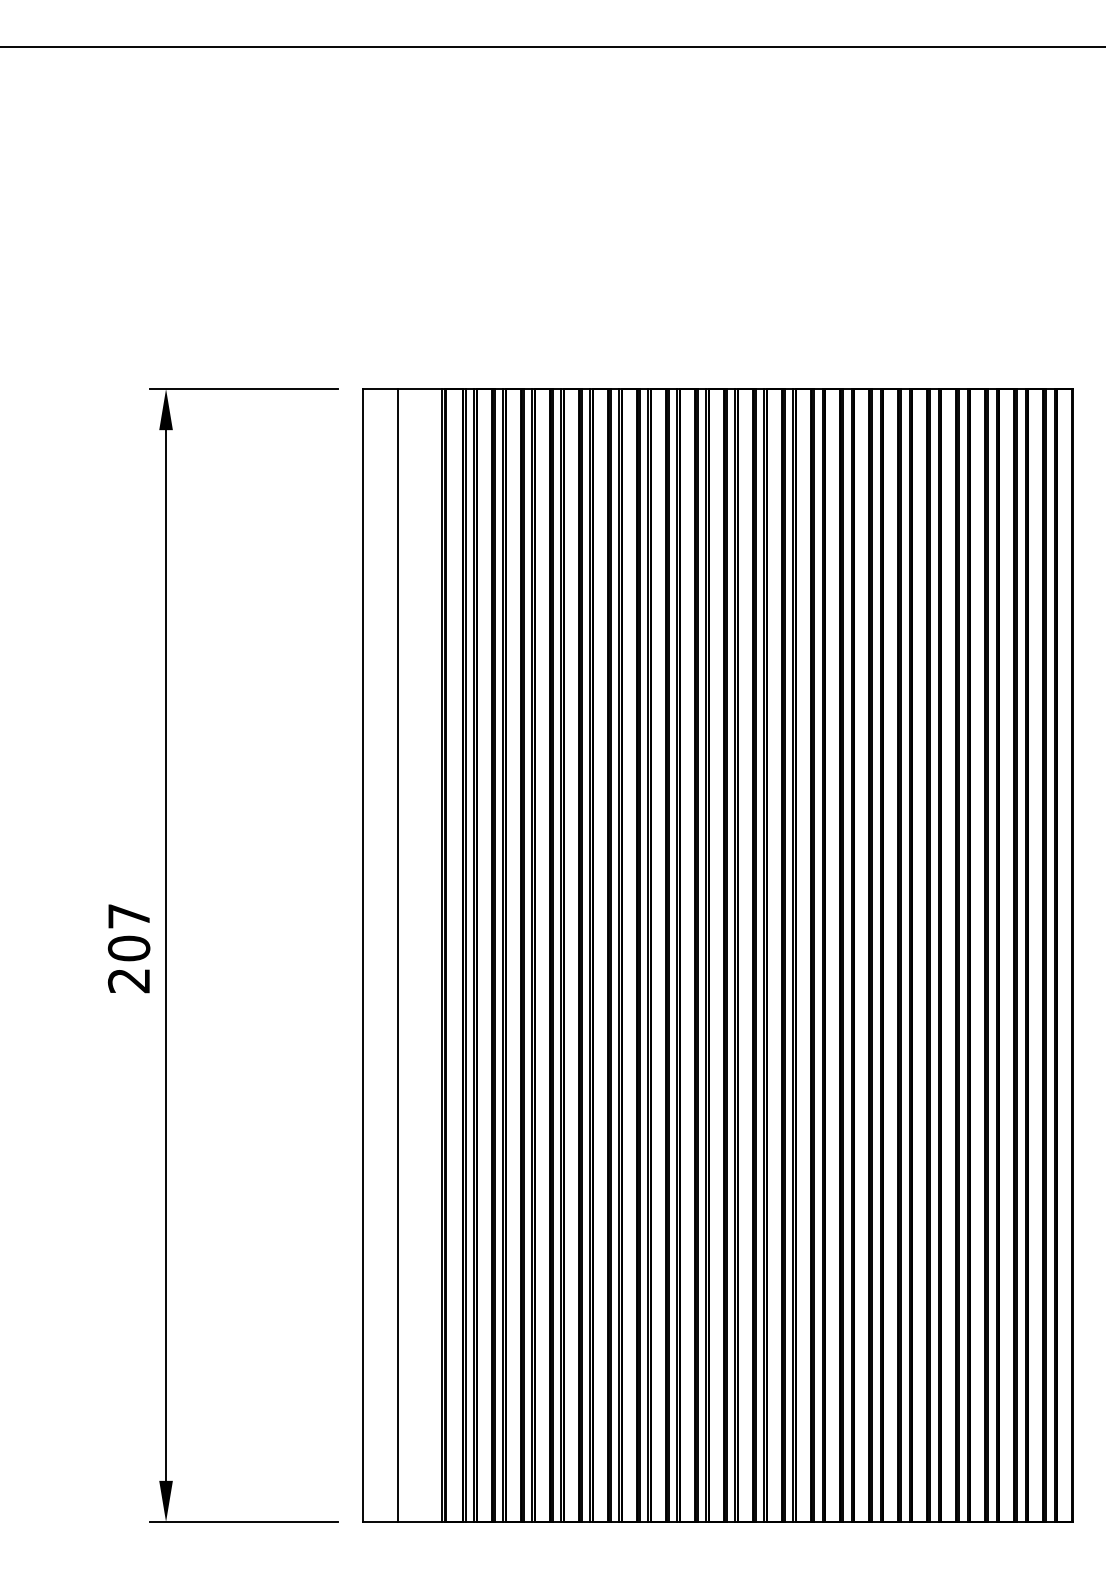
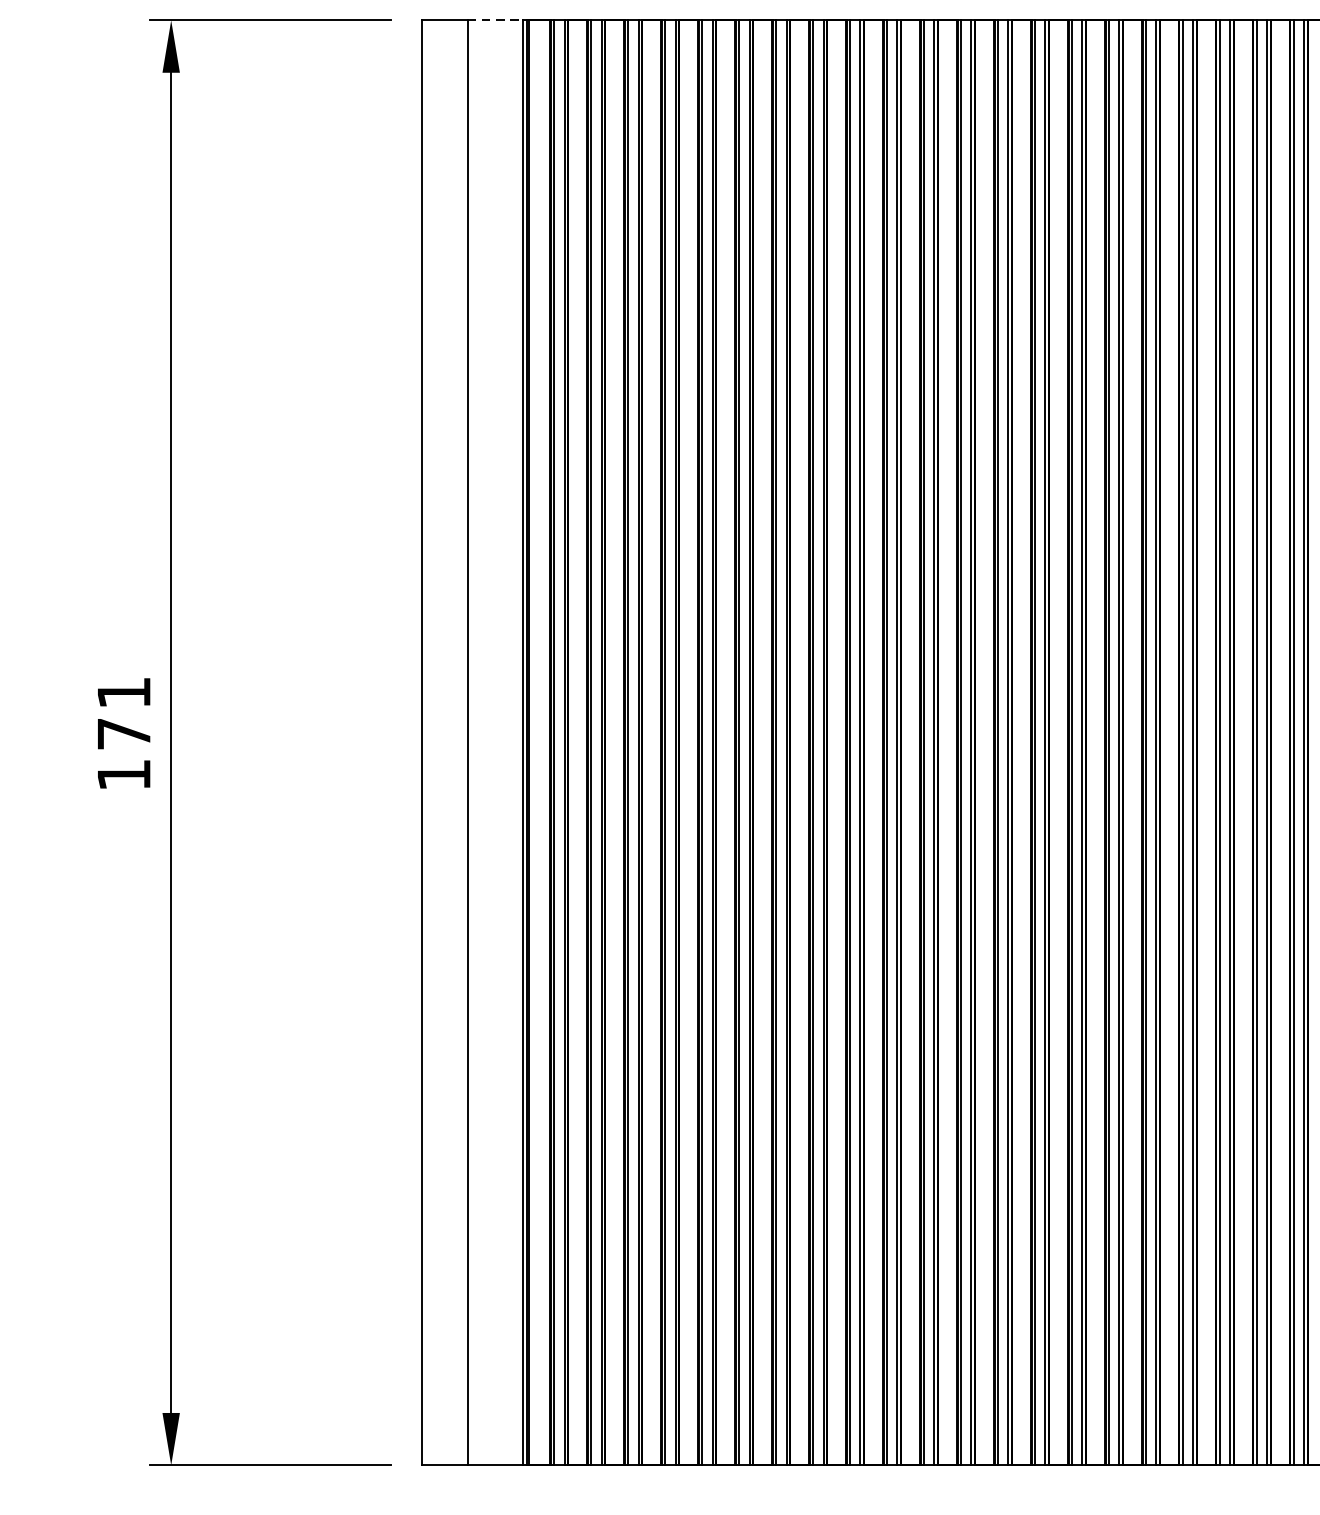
line: (420, 389) -> (495, 20), solid -> dashed
text: (128, 948) -> (123, 733), 207 -> 171

